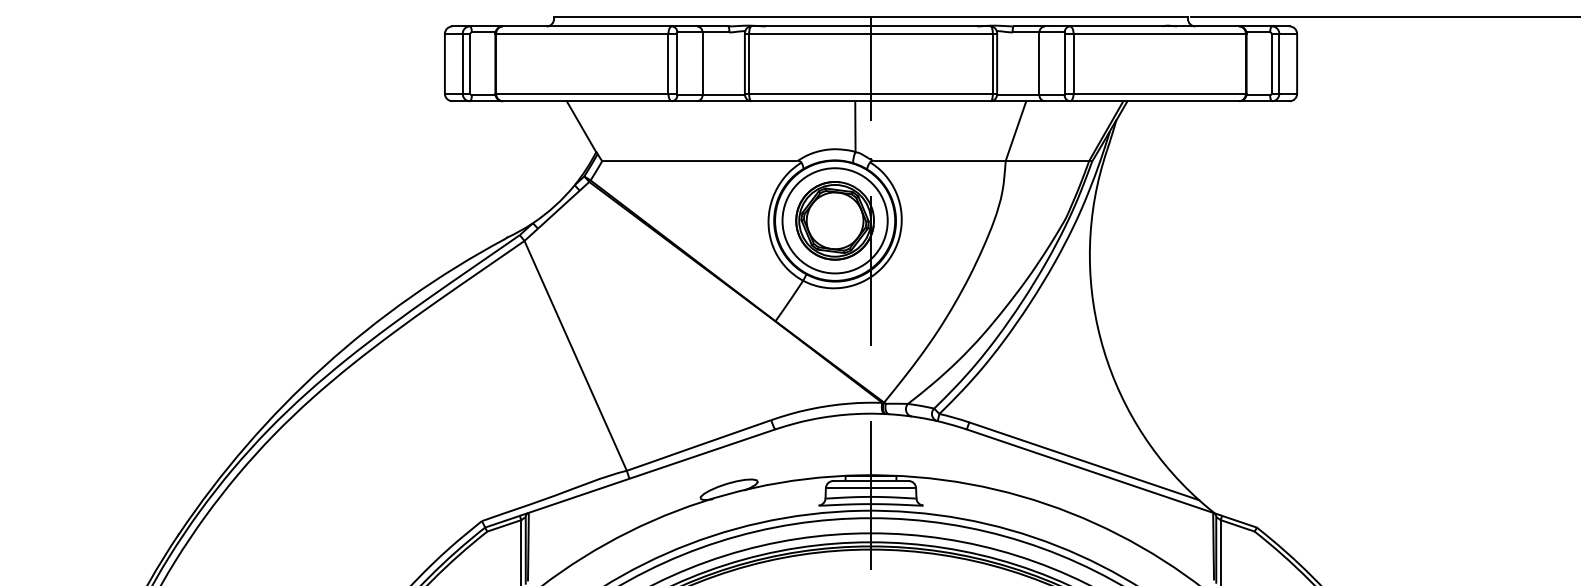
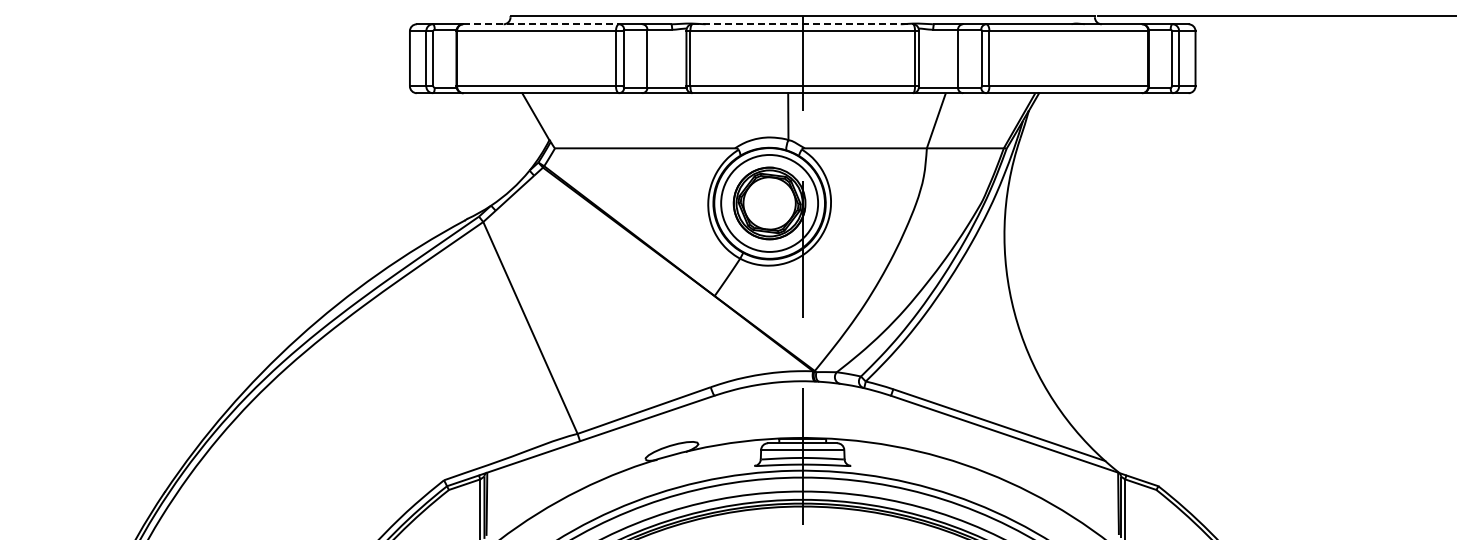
line: (587, 26) -> (541, 24), solid -> dashed
line: (871, 26) -> (803, 24), solid -> dashed

